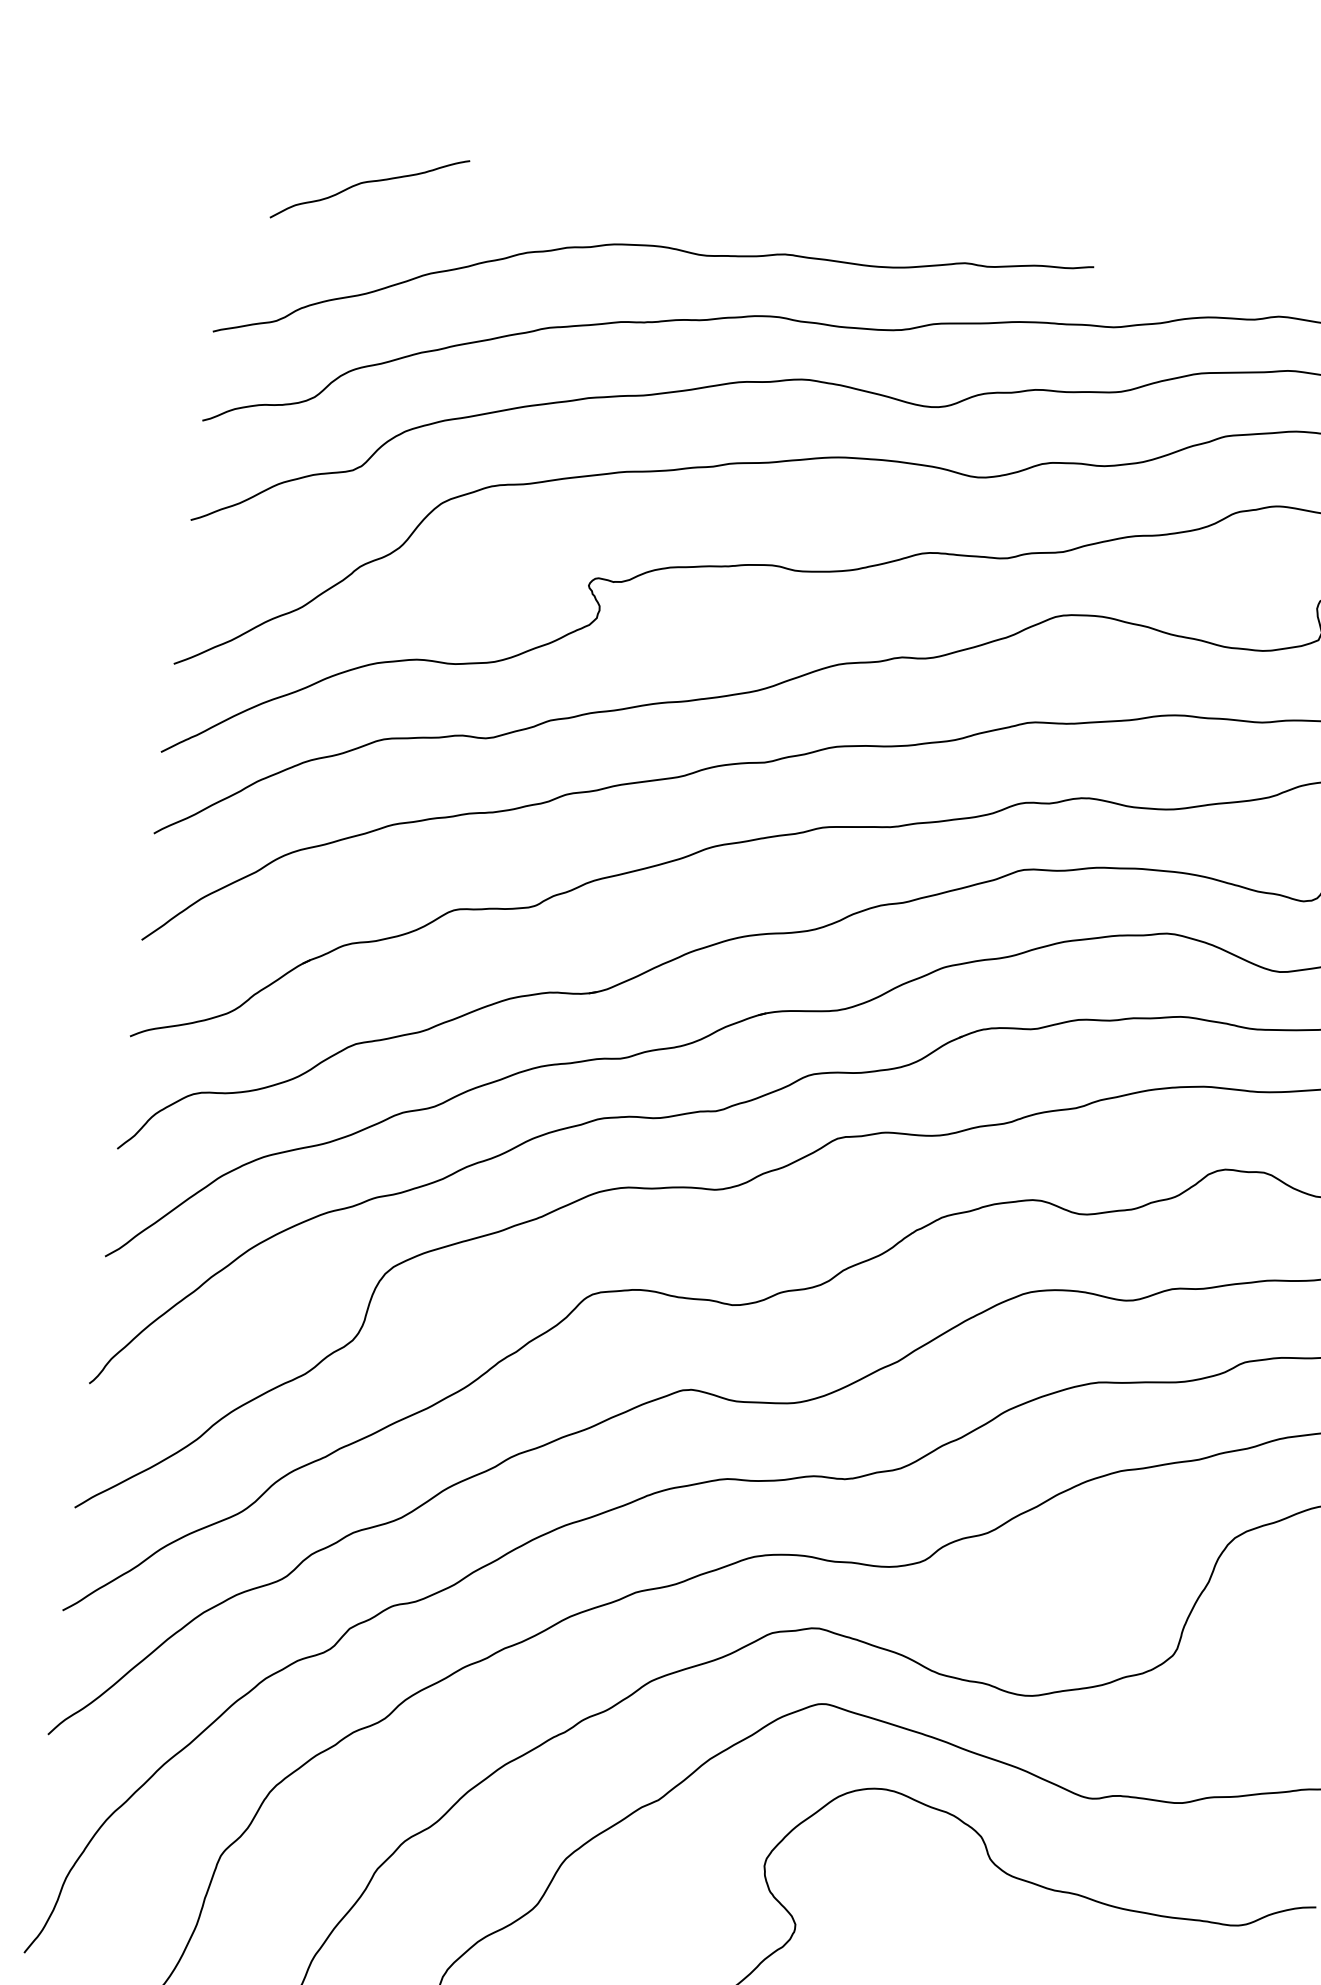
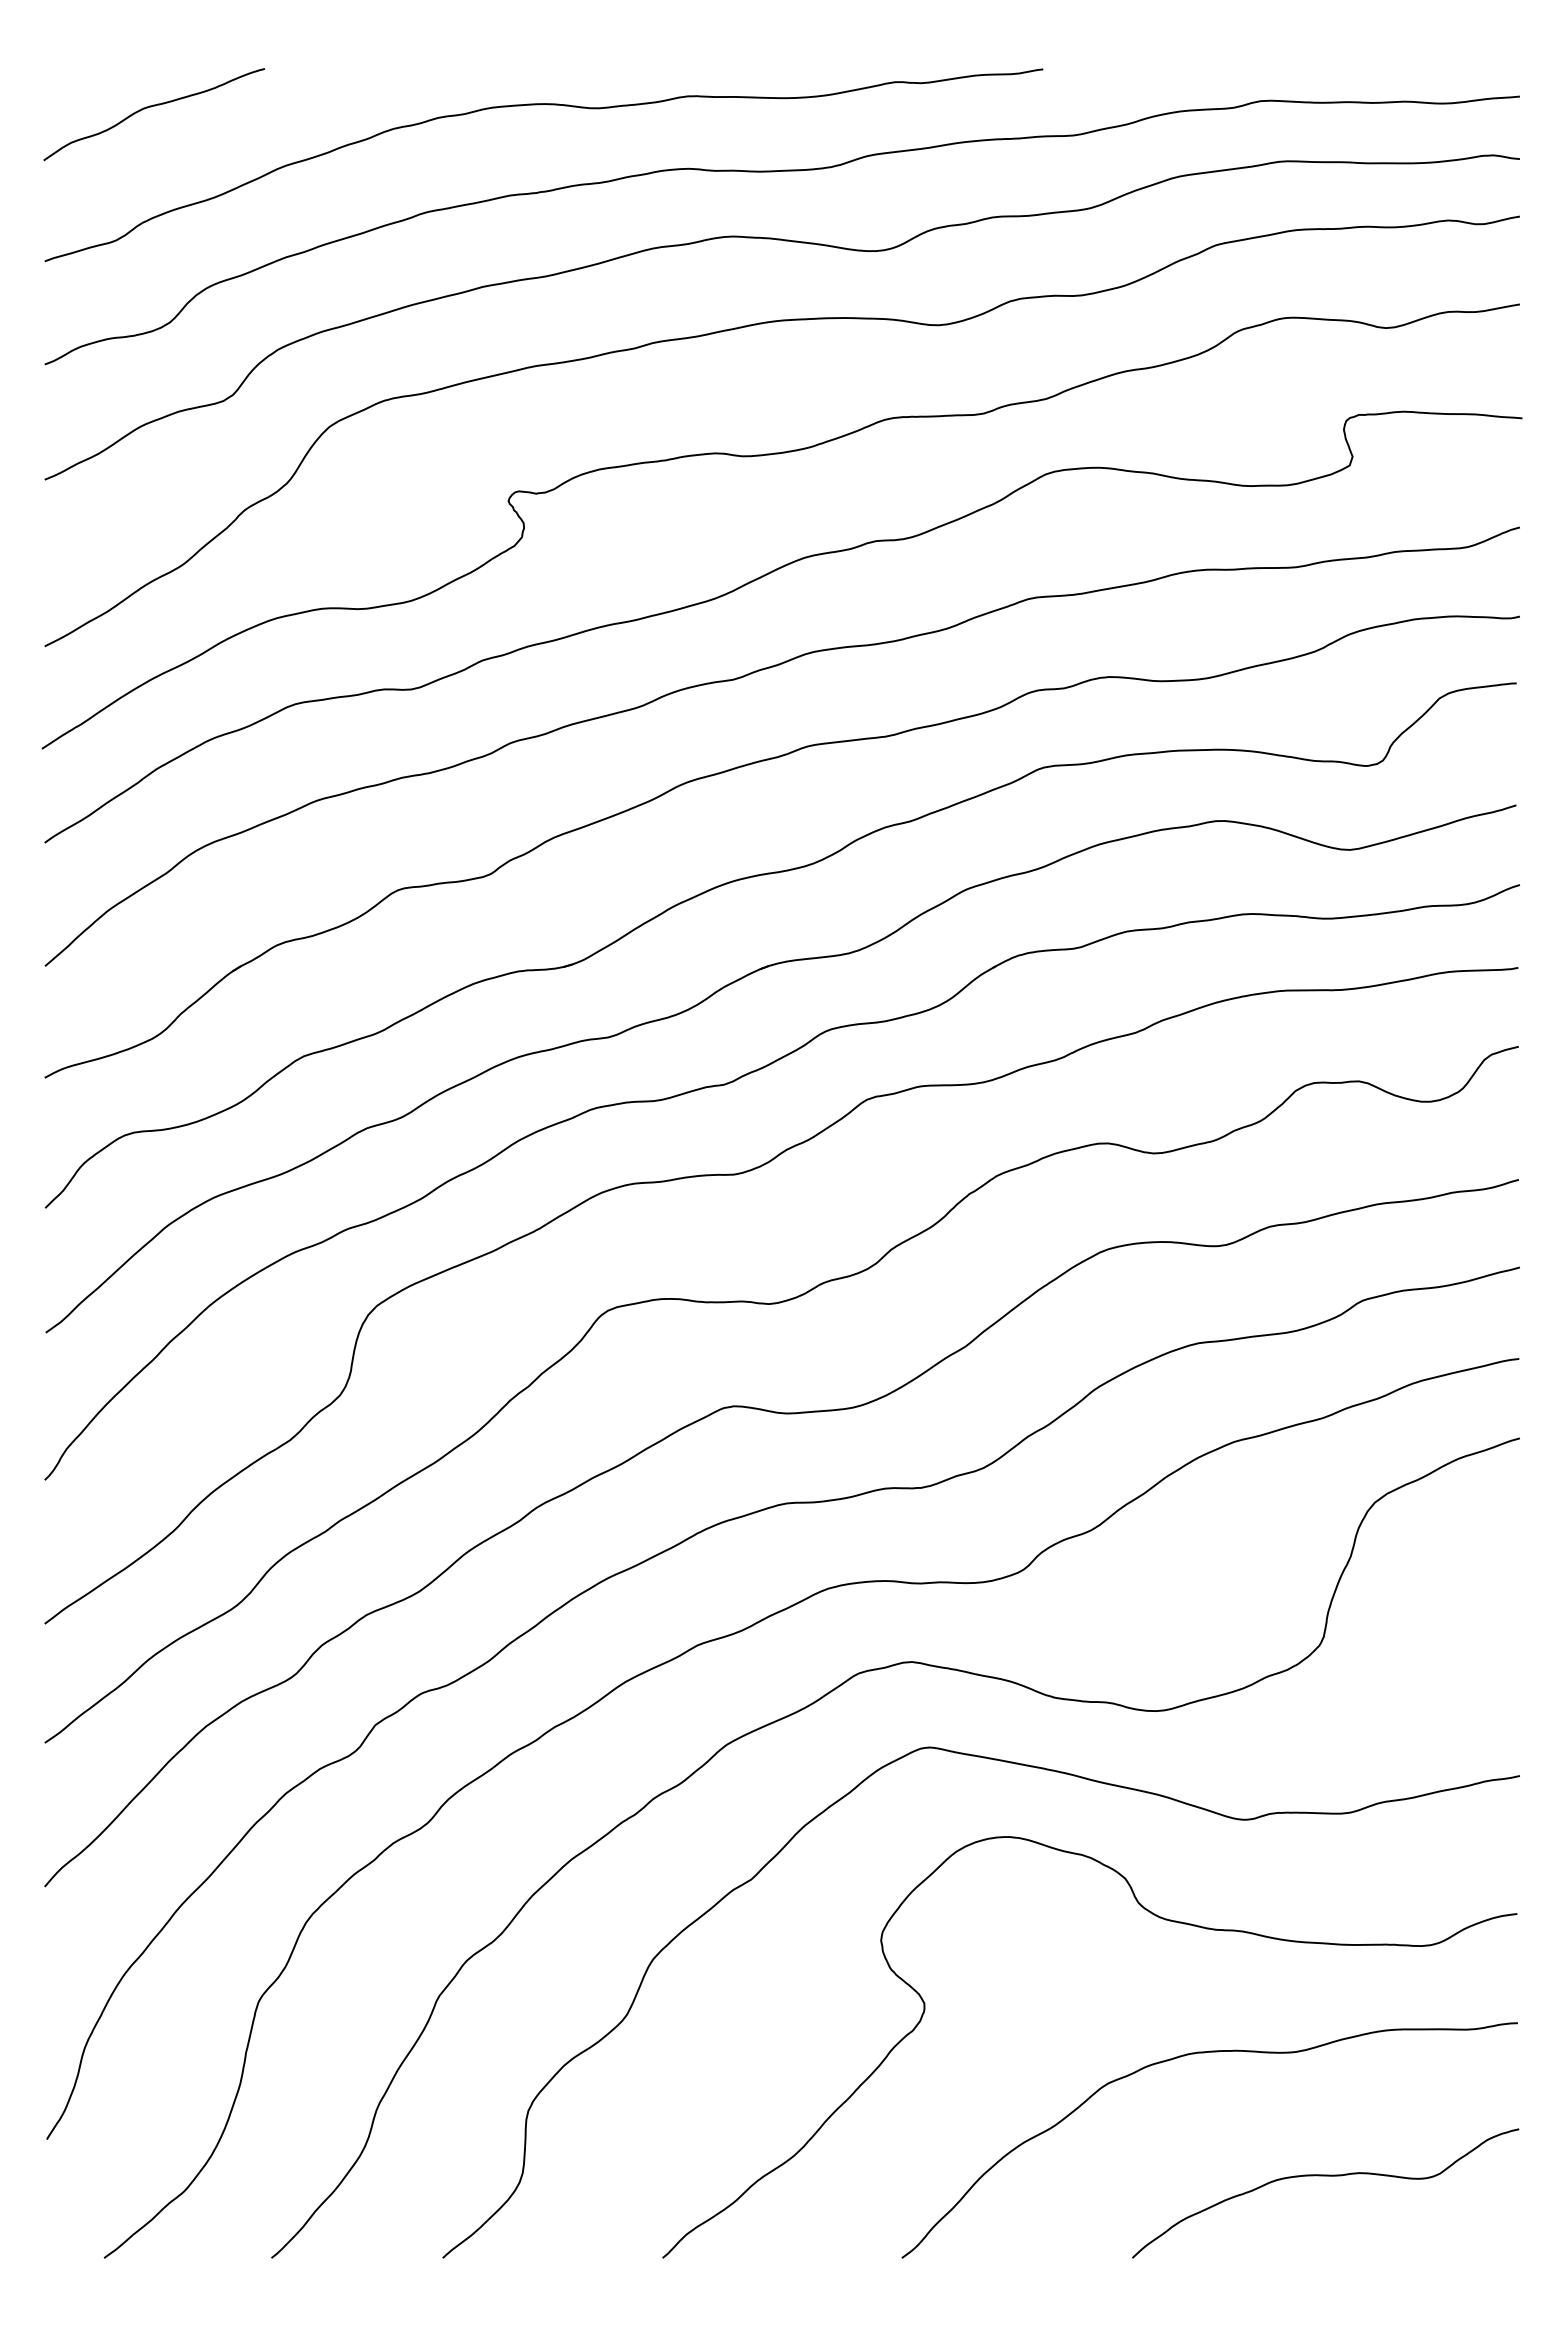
curve: (368, 182) -> (151, 107), moved

